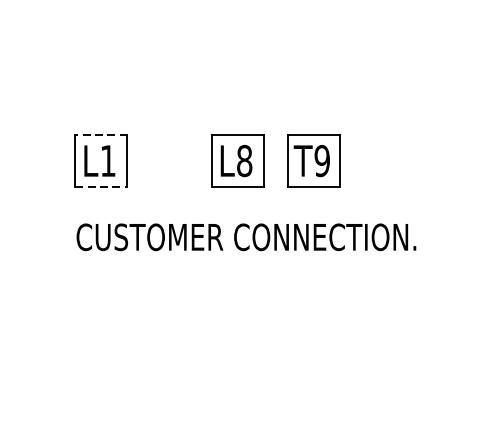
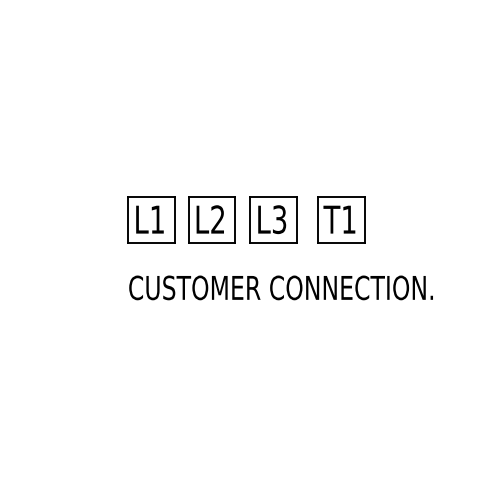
line: (100, 135) -> (150, 196), dashed -> solid
part: (168, 160) -> (211, 219), added
text: (244, 160) -> (279, 219), L8 -> L3
text: (321, 160) -> (348, 219), T9 -> T1
line: (101, 187) -> (151, 243), dashed -> solid

